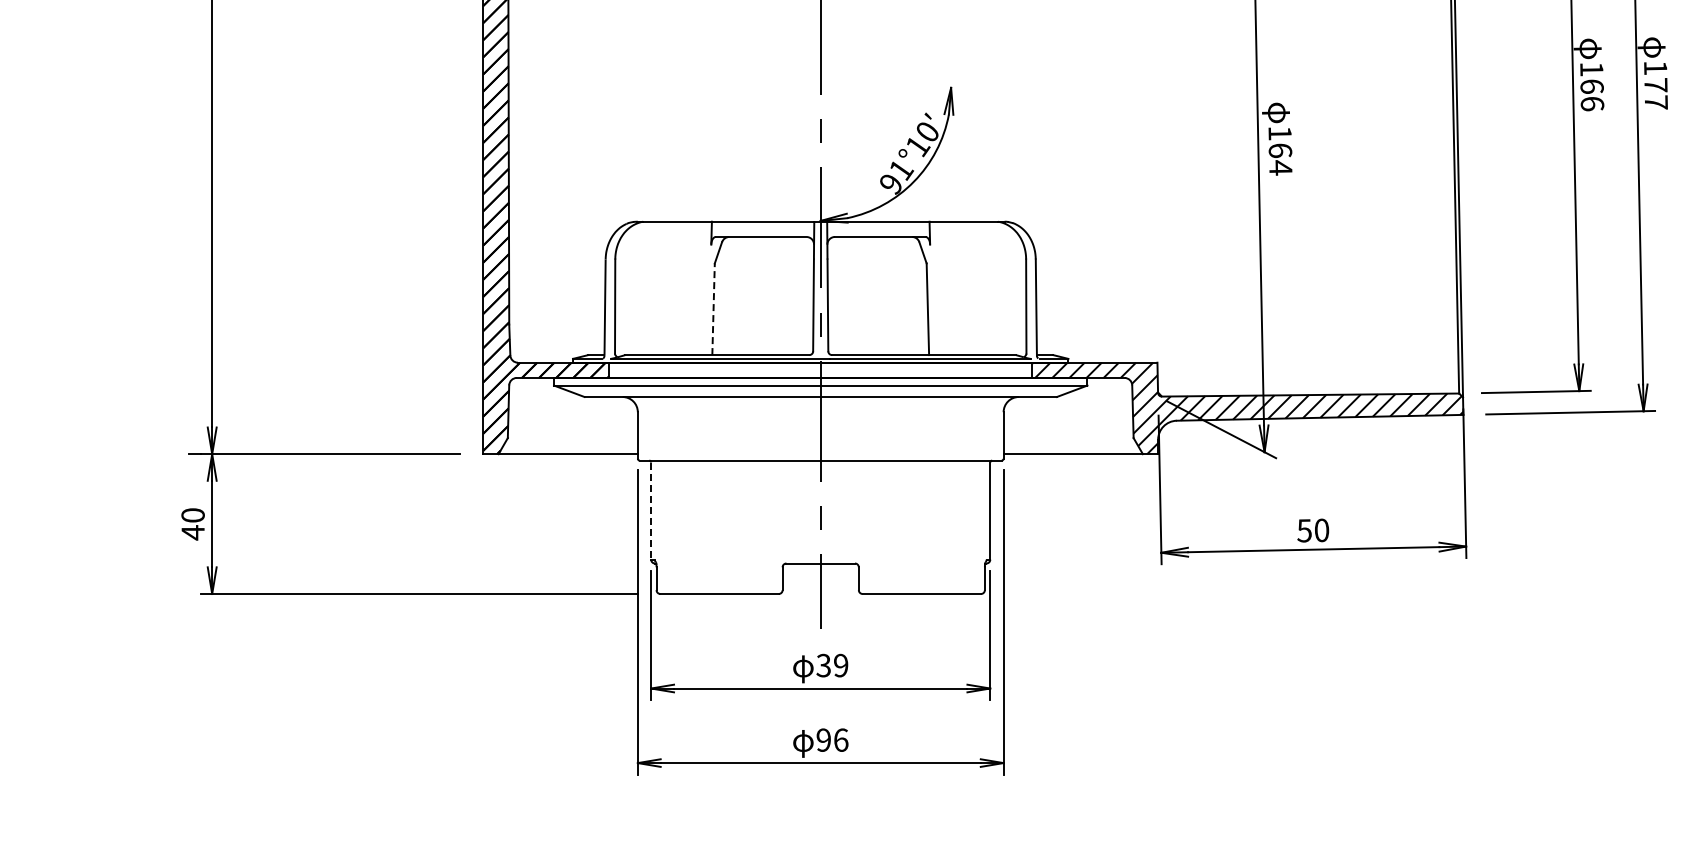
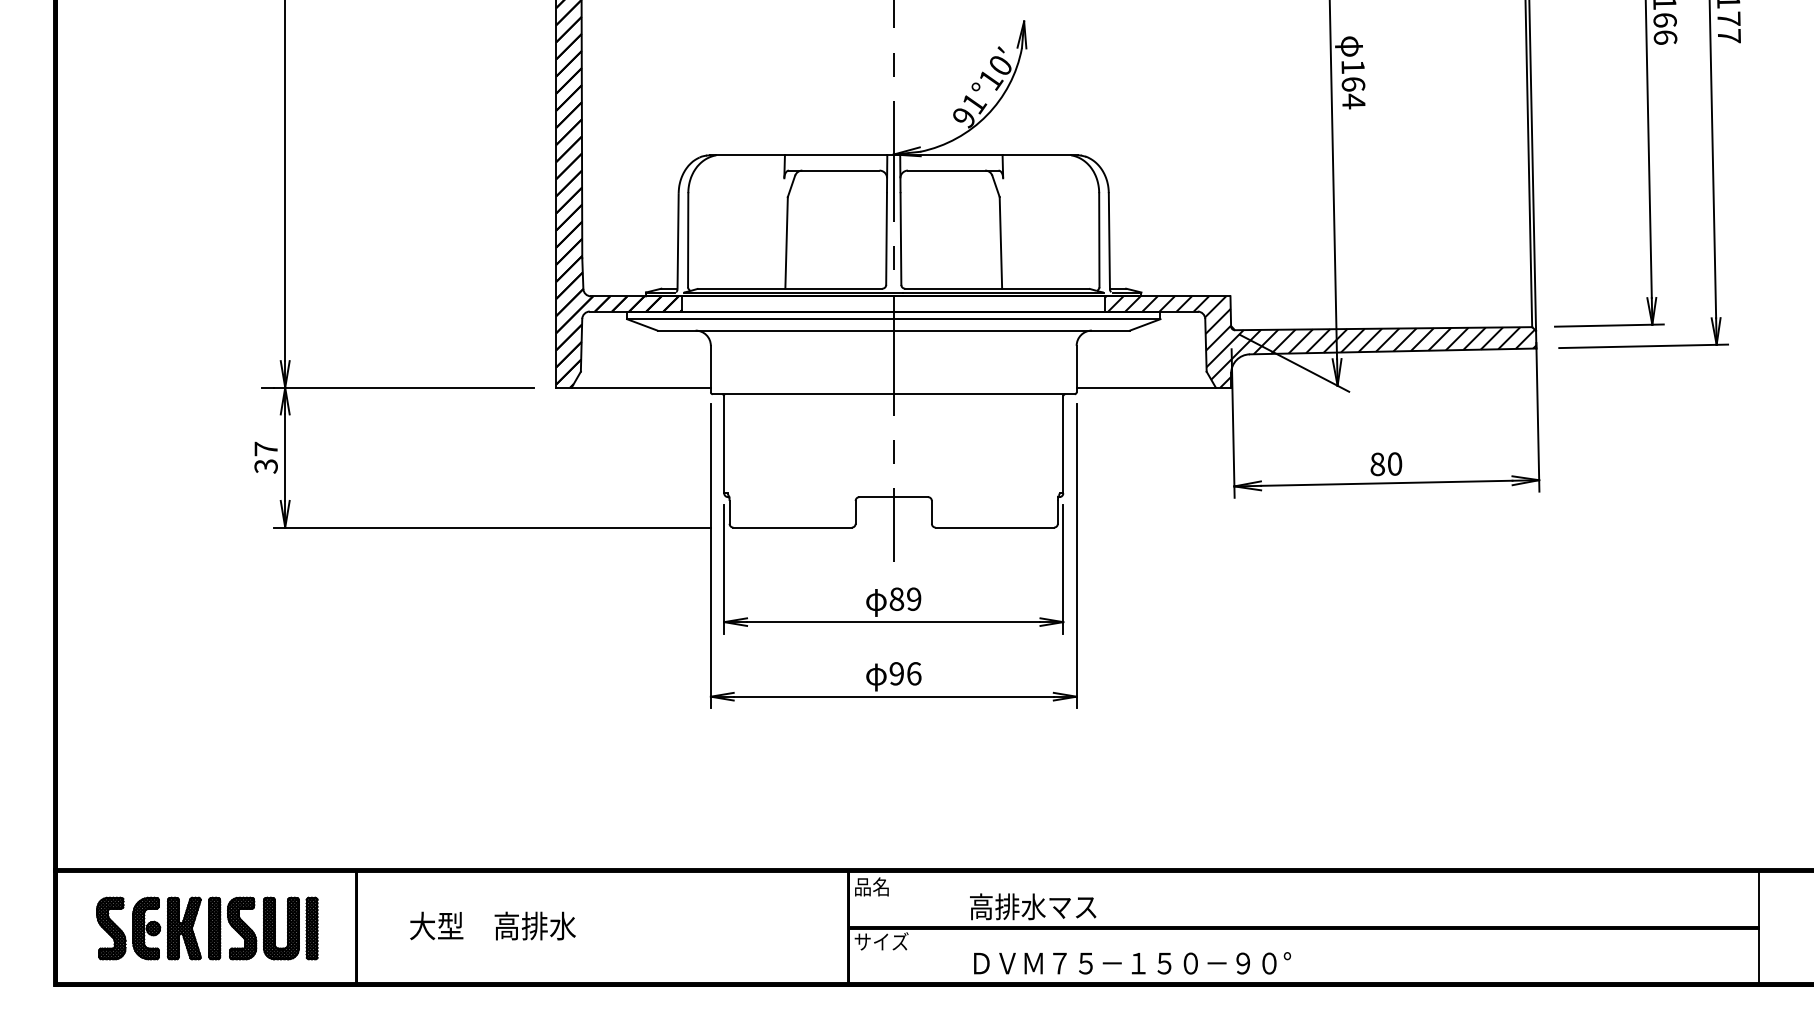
line: (713, 308) -> (786, 242), dashed -> solid
line: (651, 510) -> (724, 444), dashed -> solid
text: (192, 523) -> (265, 457), 40 -> 37
text: (1304, 530) -> (1377, 464), 50 -> 80
text: (823, 664) -> (896, 598), 39 -> 89

